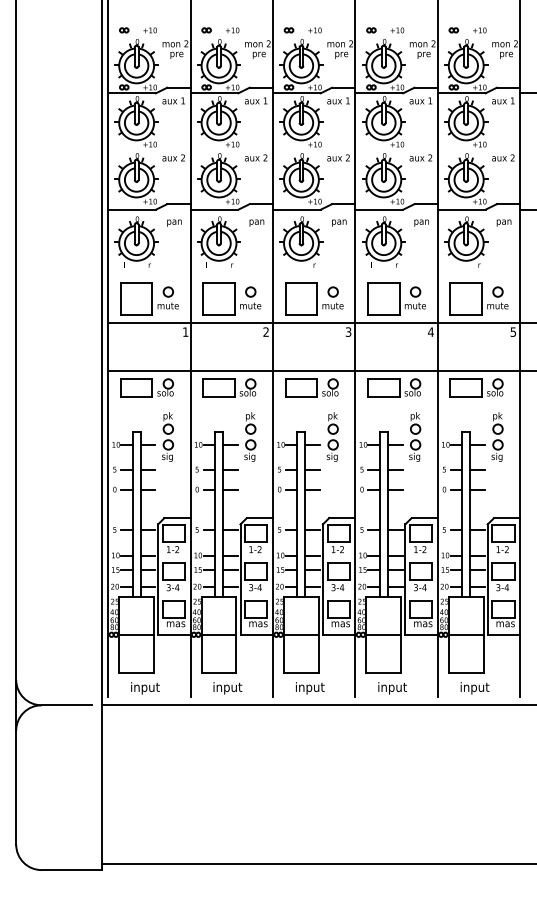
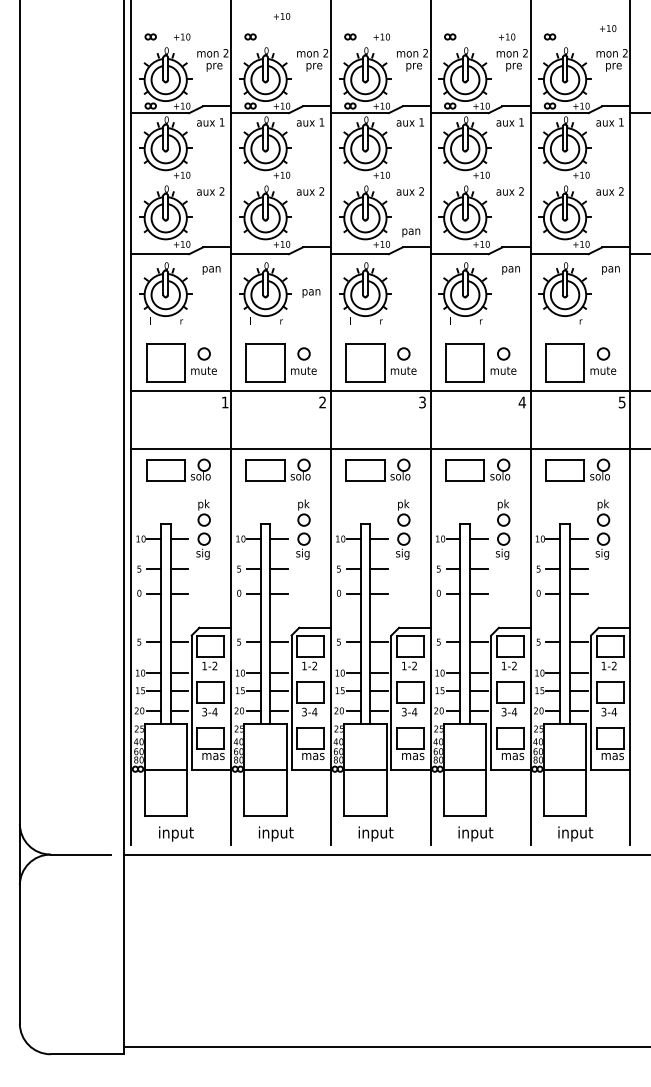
text: (232, 30) -> (281, 16), moved
text: (397, 30) -> (507, 37), moved
text: (479, 30) -> (607, 28), moved
text: (256, 222) -> (310, 292), moved
text: (339, 222) -> (411, 232), moved

